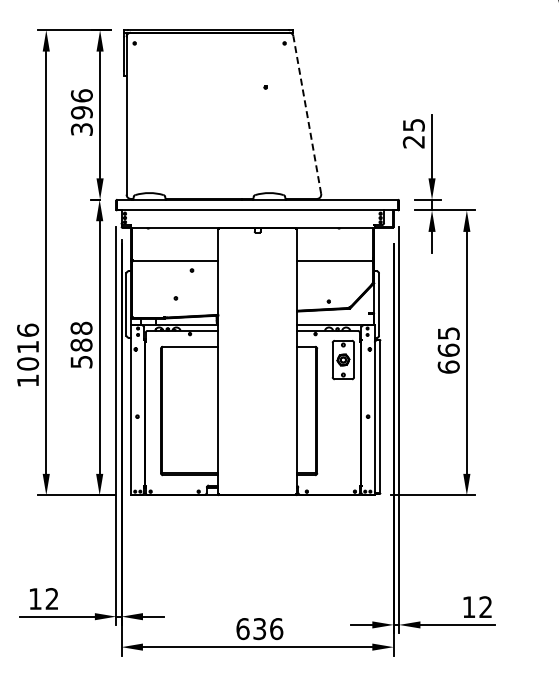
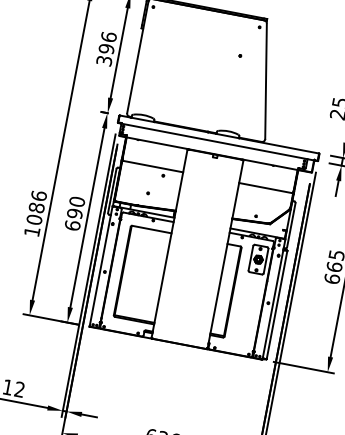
line: (307, 114) -> (266, 80), dashed -> solid
text: (81, 344) -> (74, 213), 588 -> 690
text: (28, 346) -> (37, 207), 1016 -> 1086

